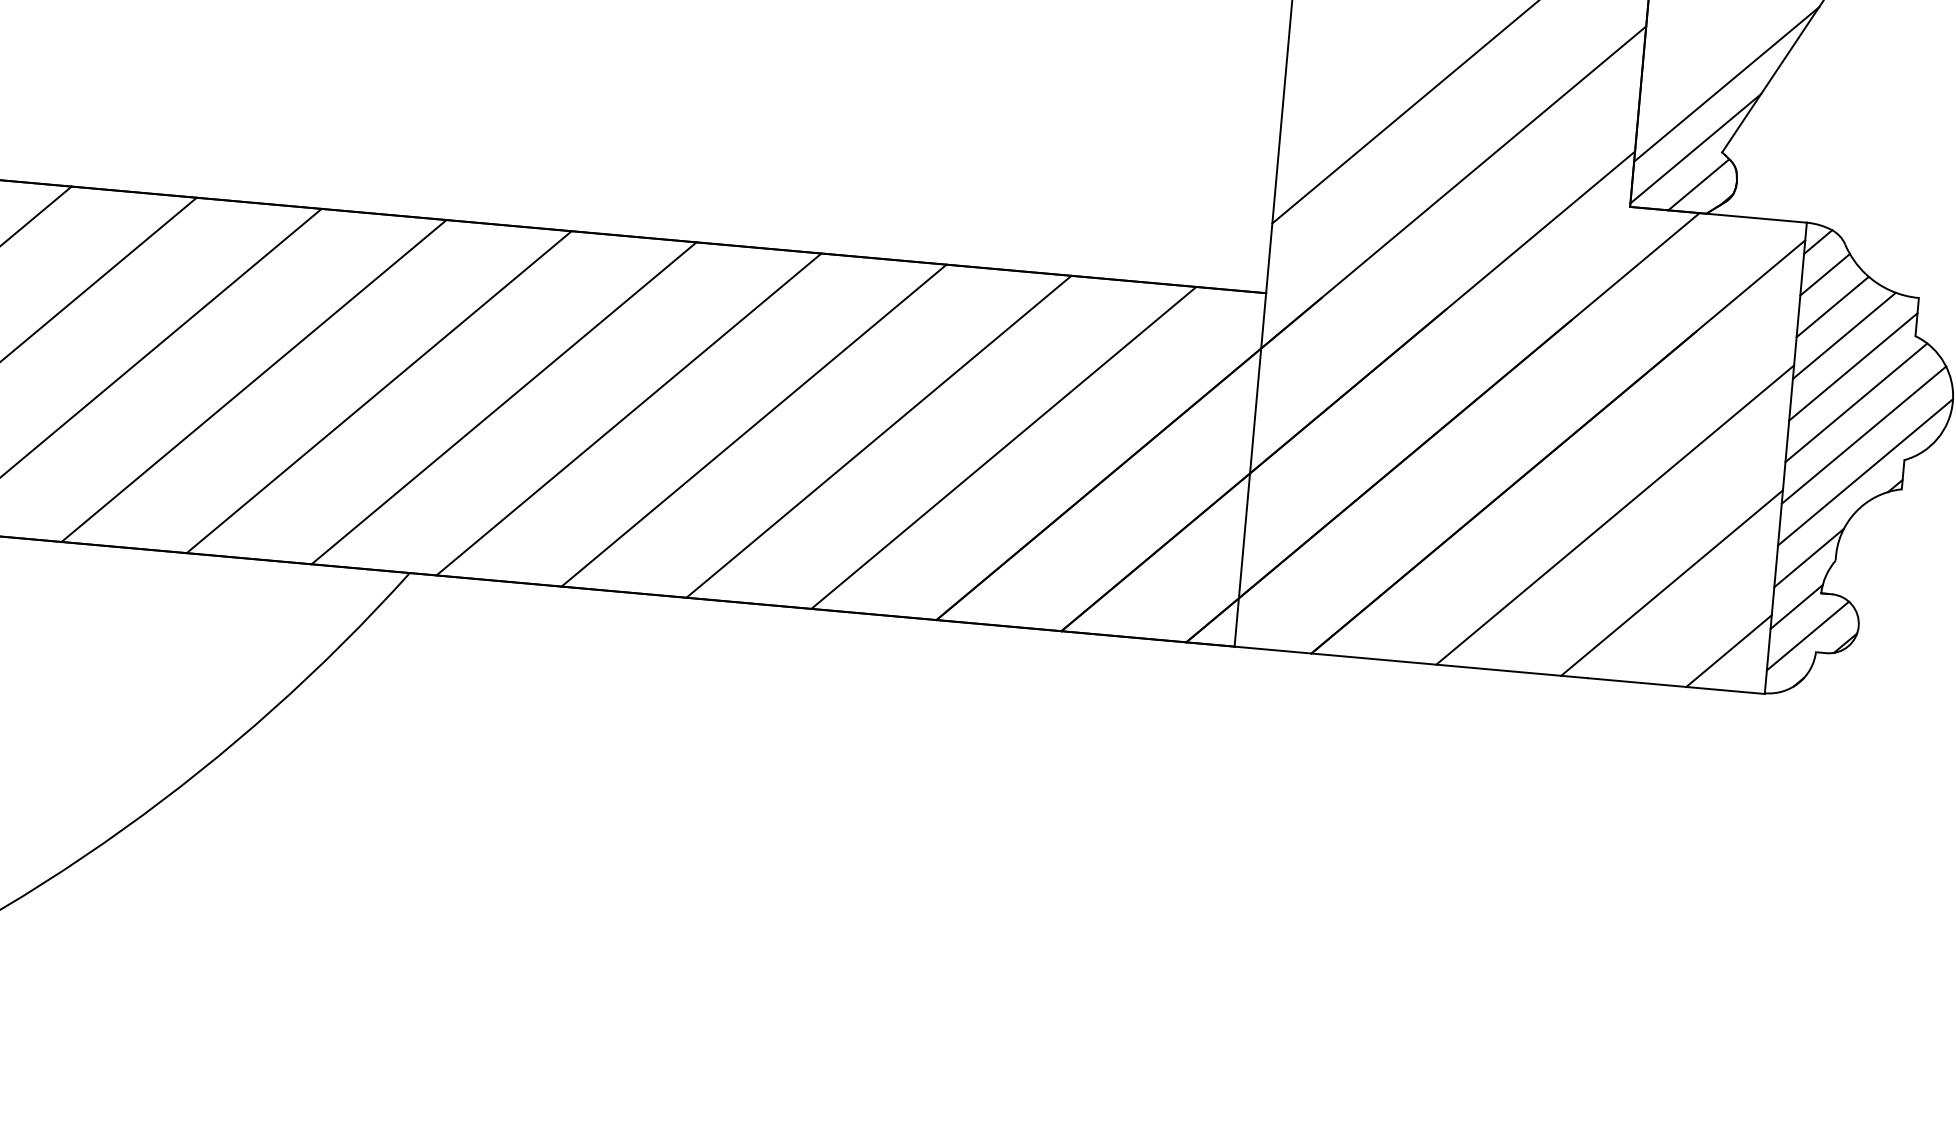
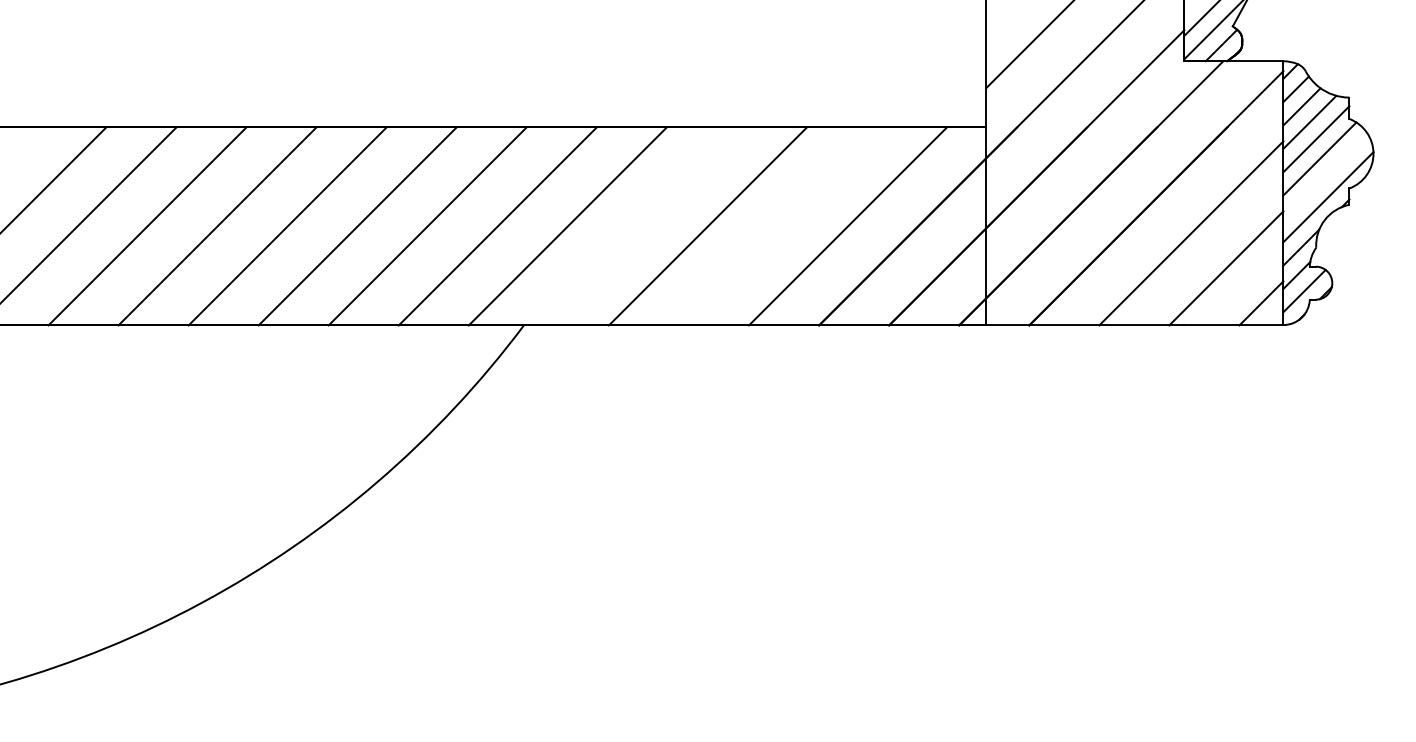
line: (628, 414) -> (637, 226), removed
line: (1863, 434) -> (1325, 176), removed
line: (878, 436) -> (777, 226), removed

